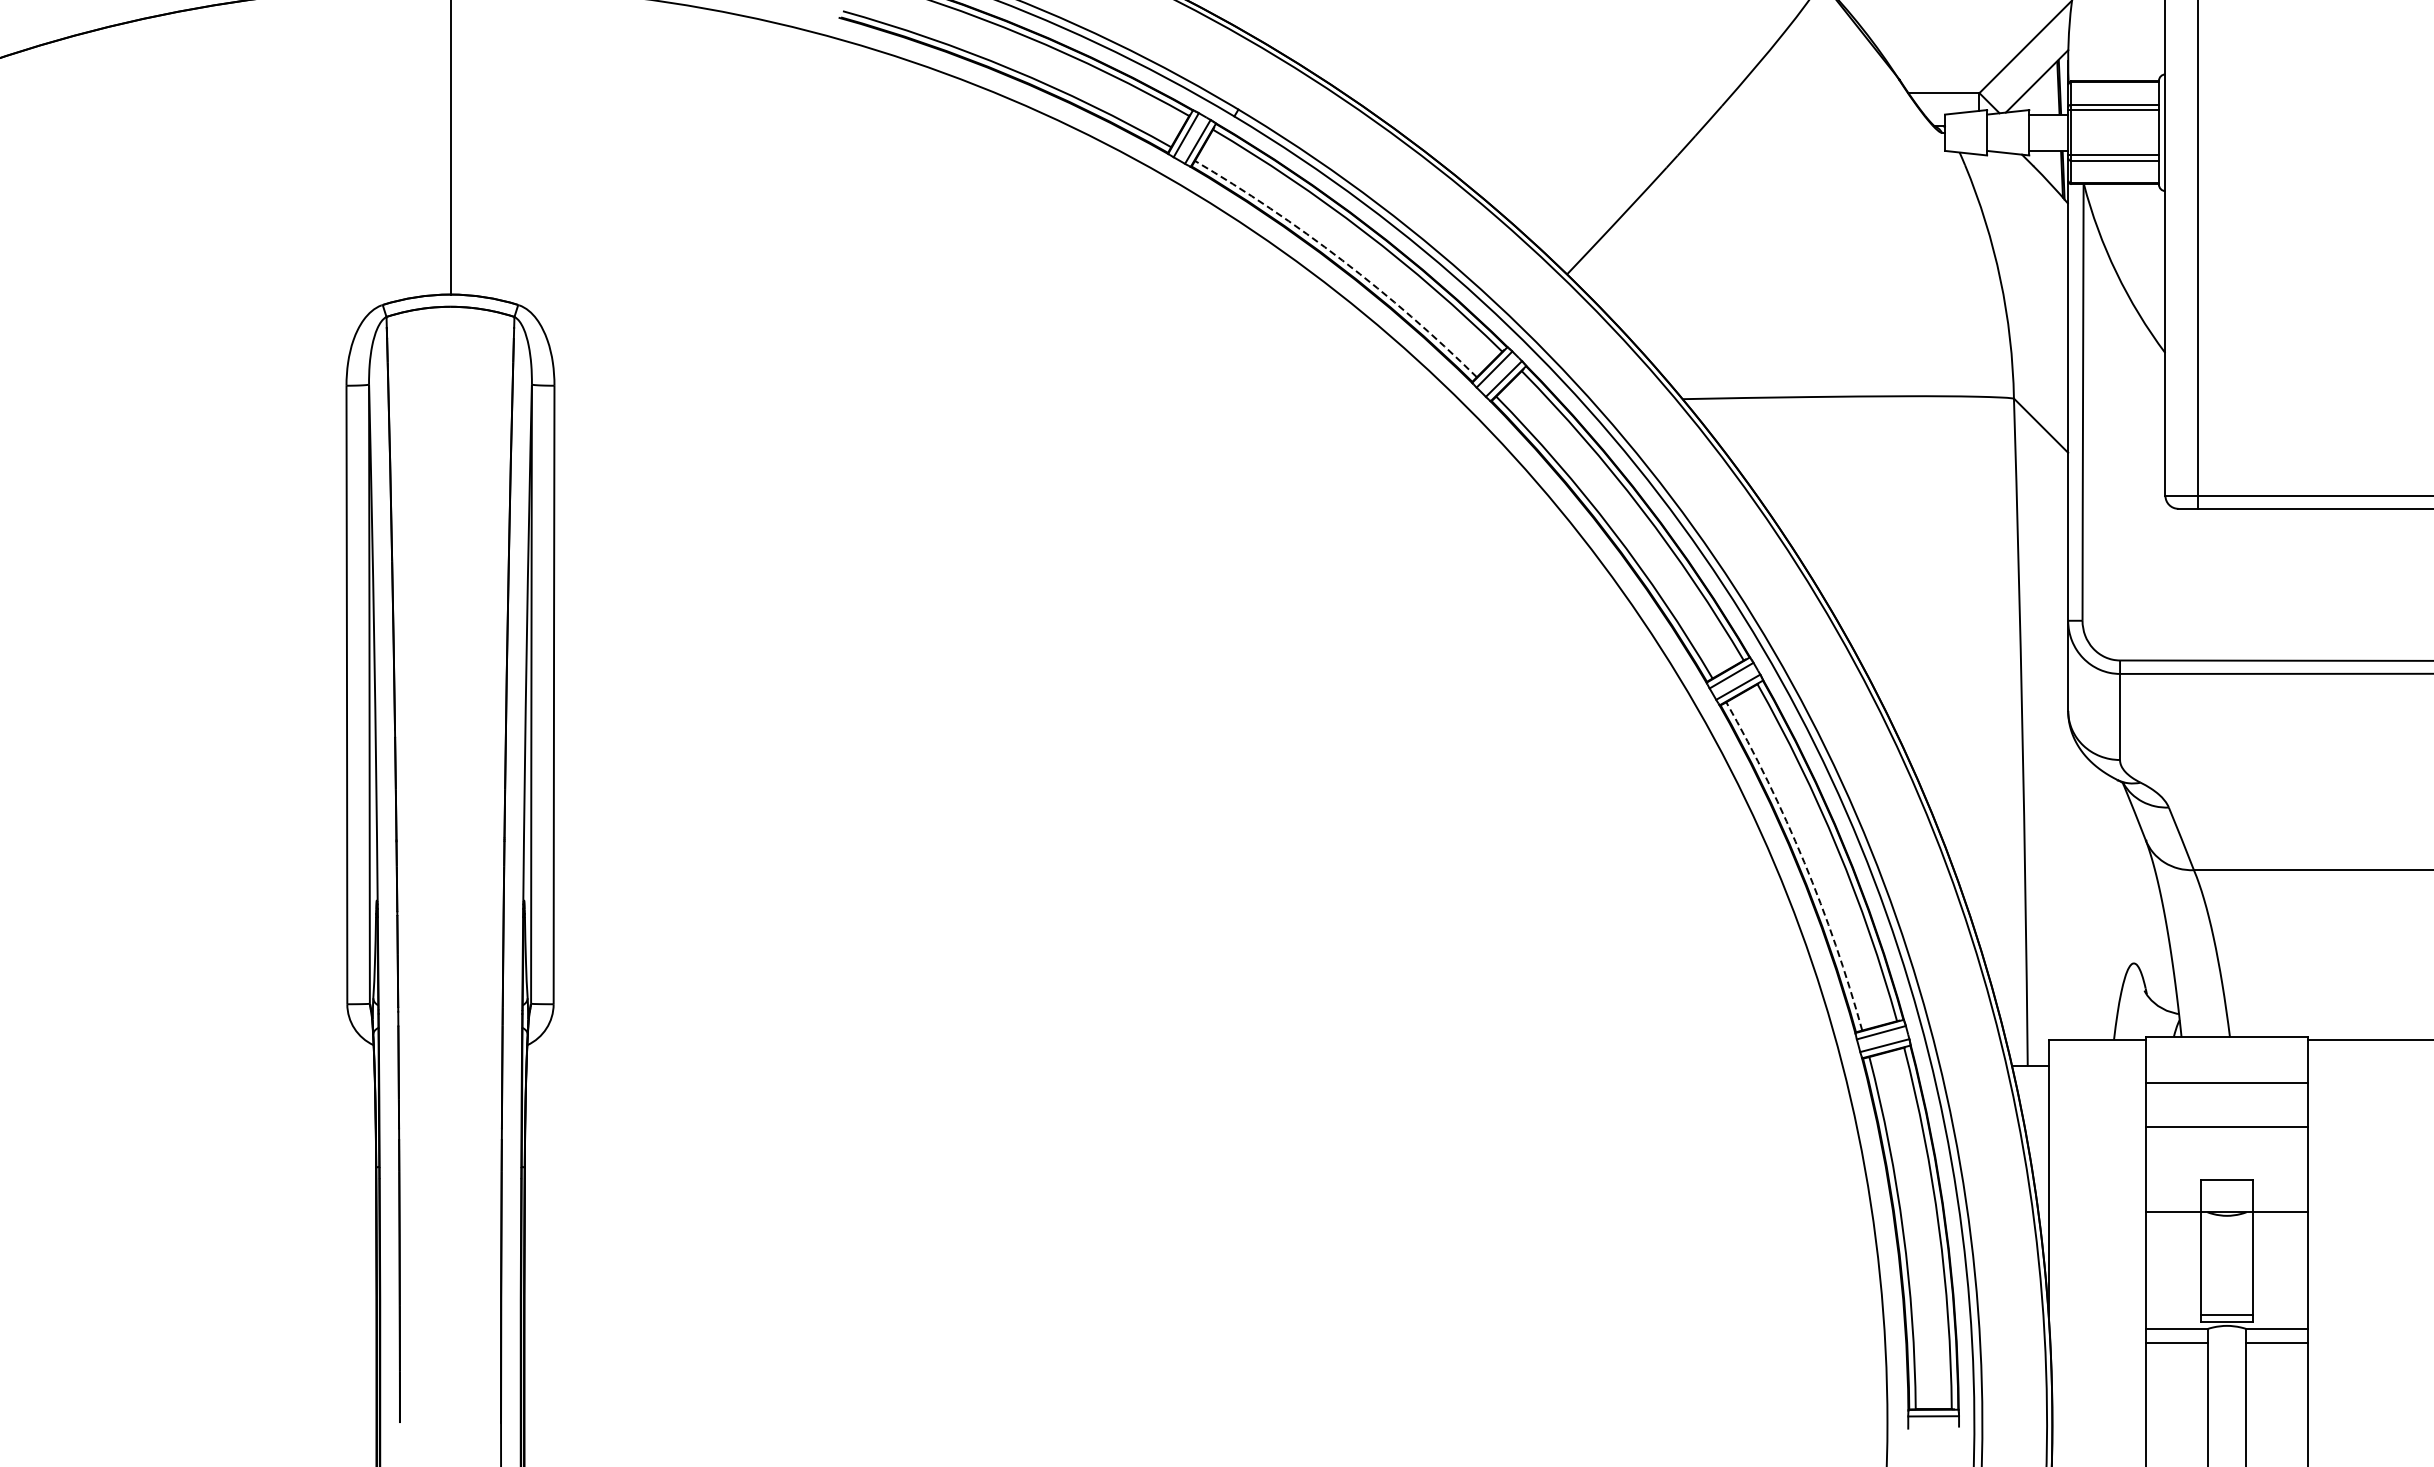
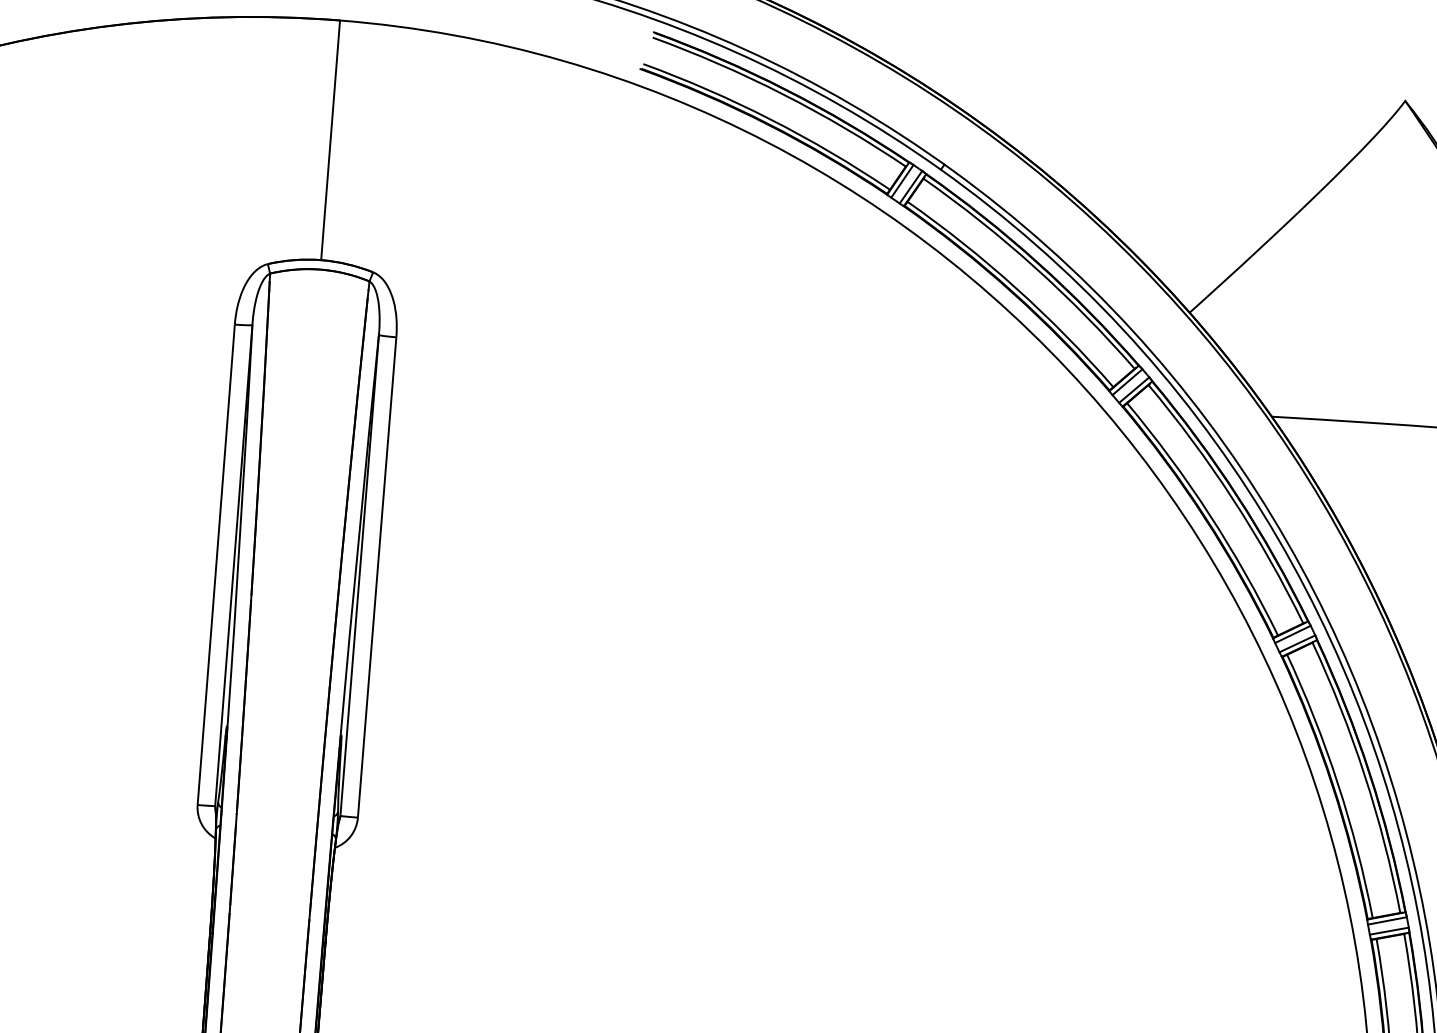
arc: (1342, 260) -> (1016, 288), dashed -> solid
arc: (1804, 862) -> (1338, 784), dashed -> solid

